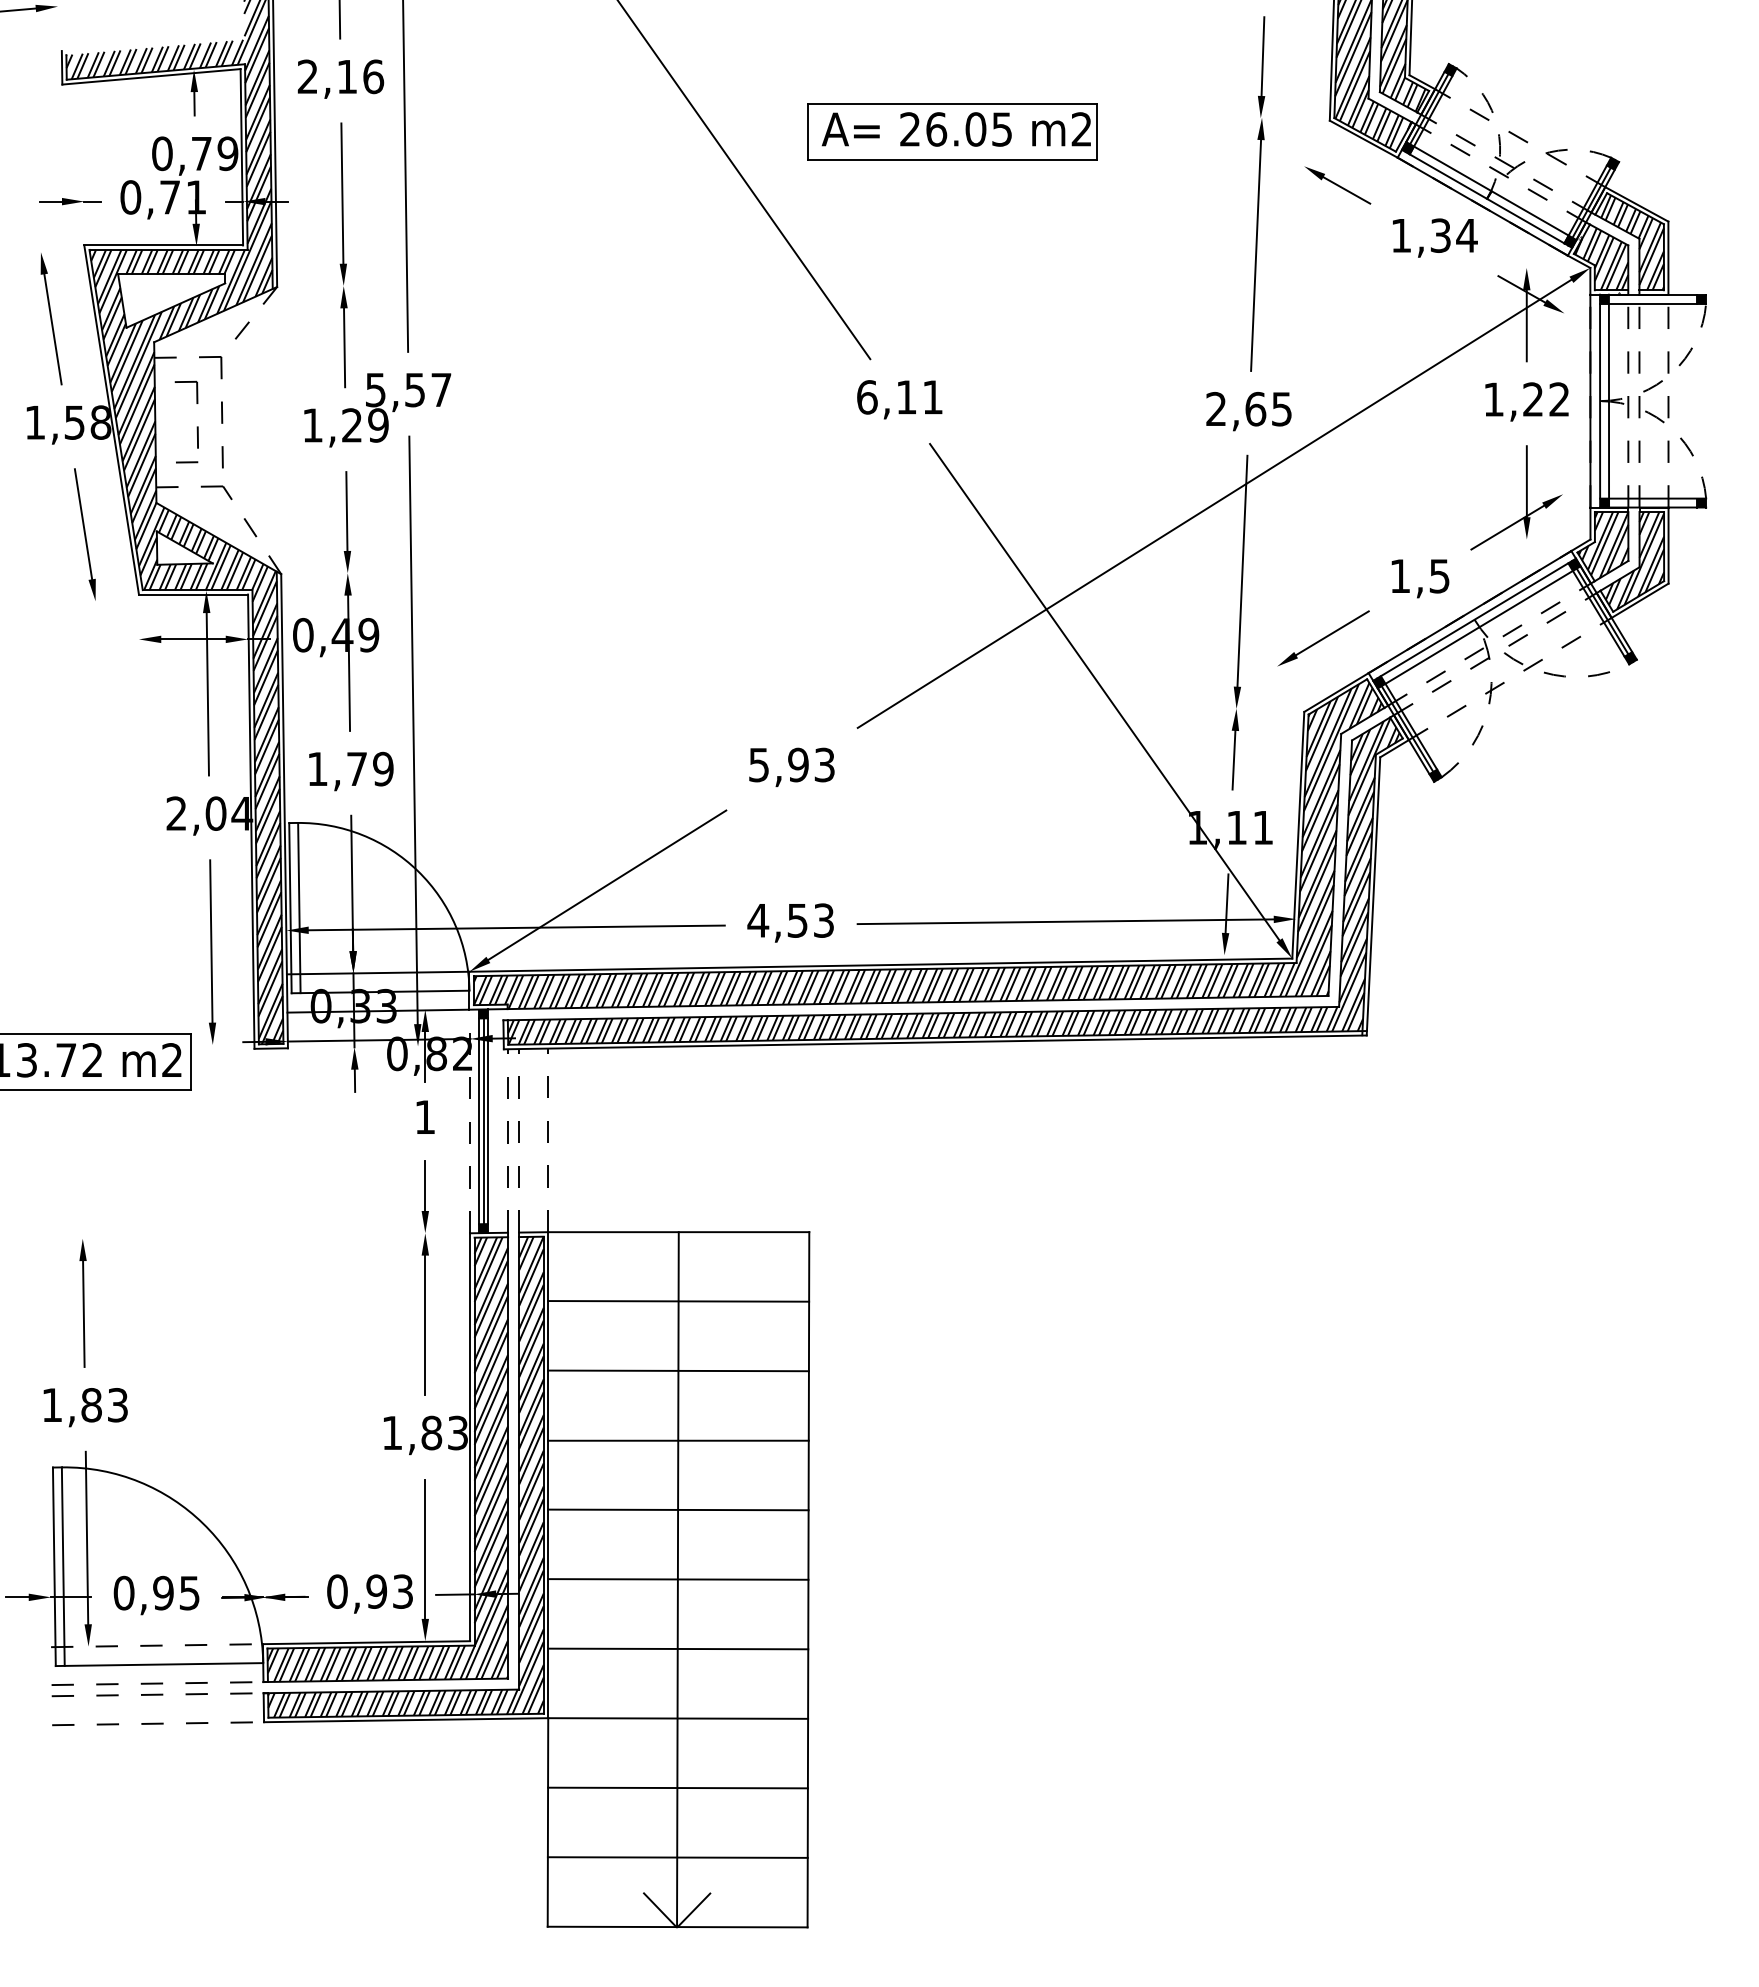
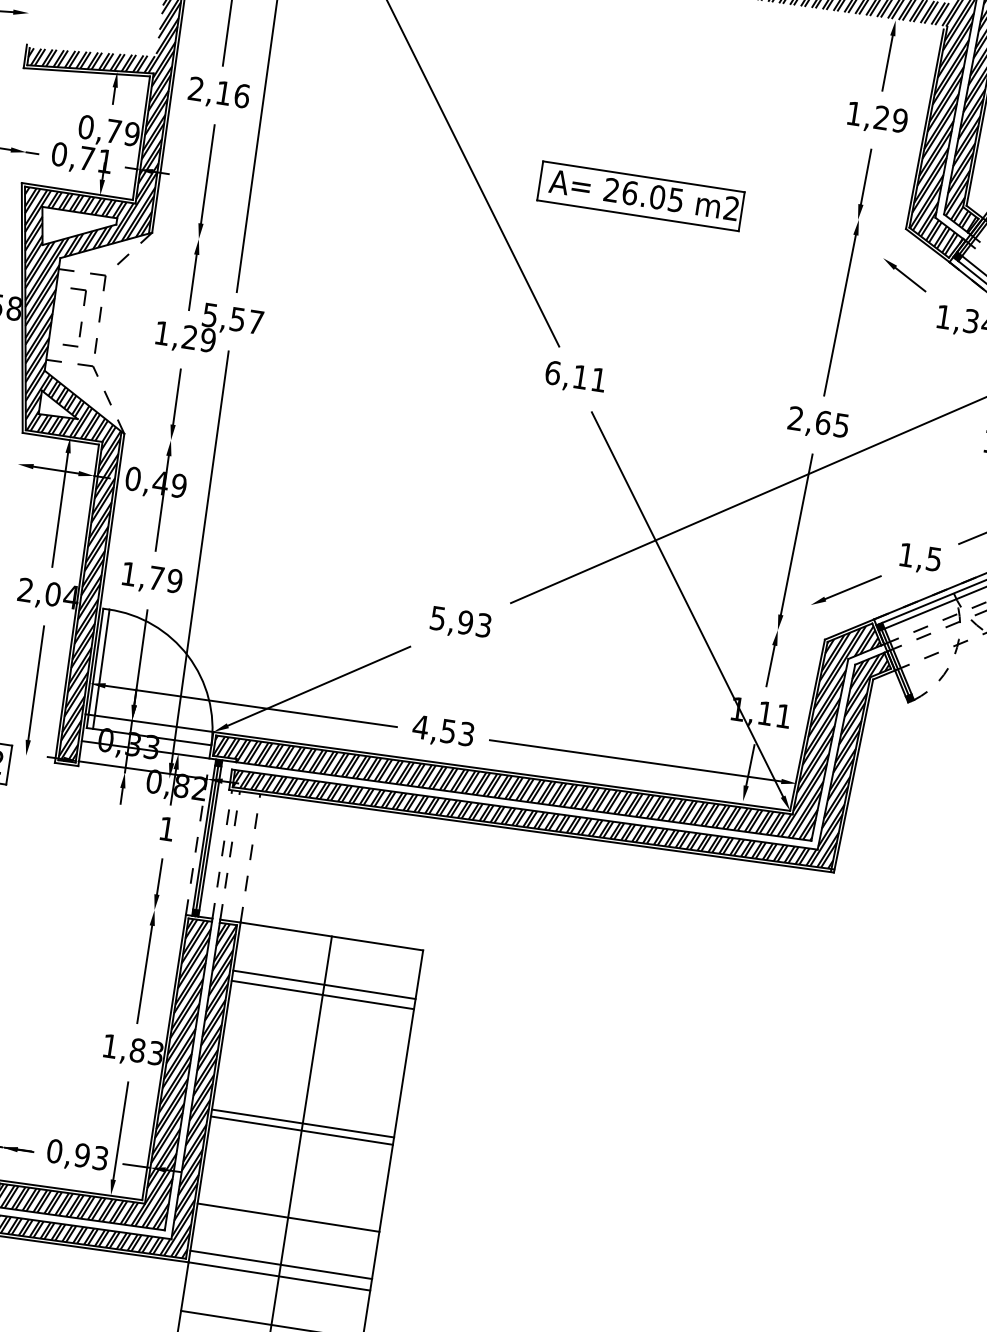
line: (678, 1370) -> (322, 994), moved
line: (678, 1440) -> (303, 1123), moved
line: (678, 1579) -> (288, 1217), moved
line: (678, 1648) -> (281, 1264), moved

